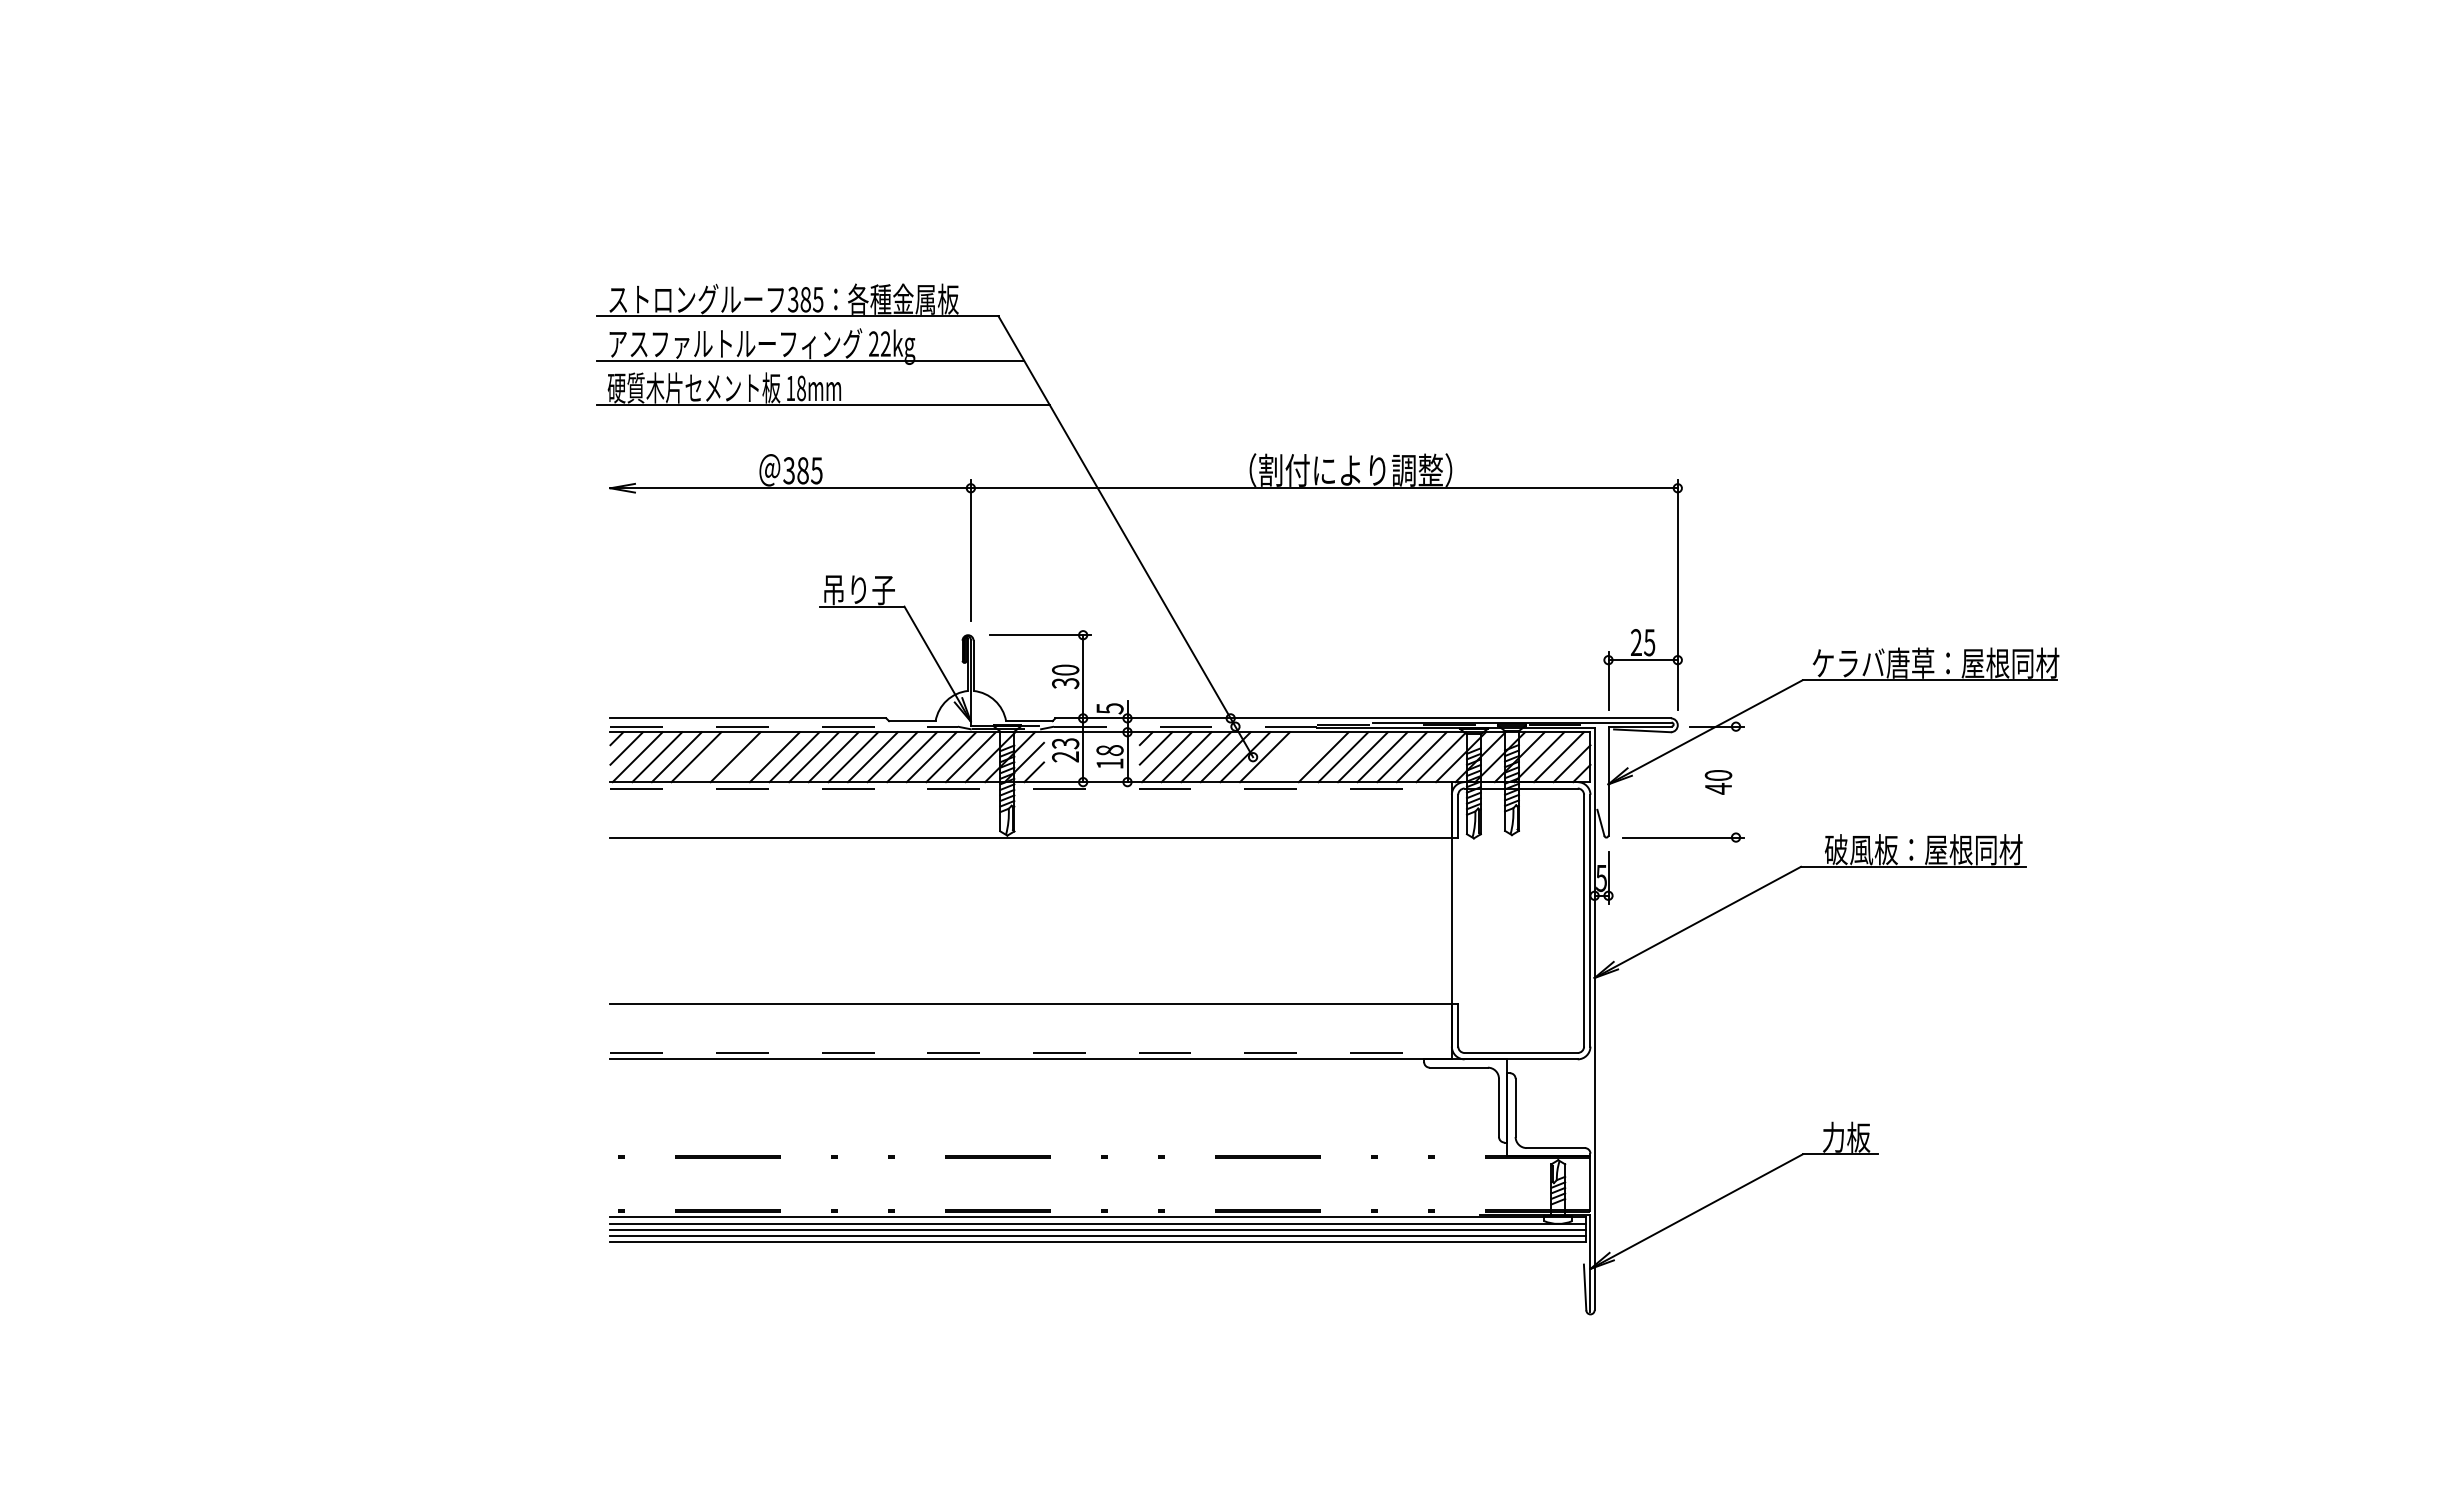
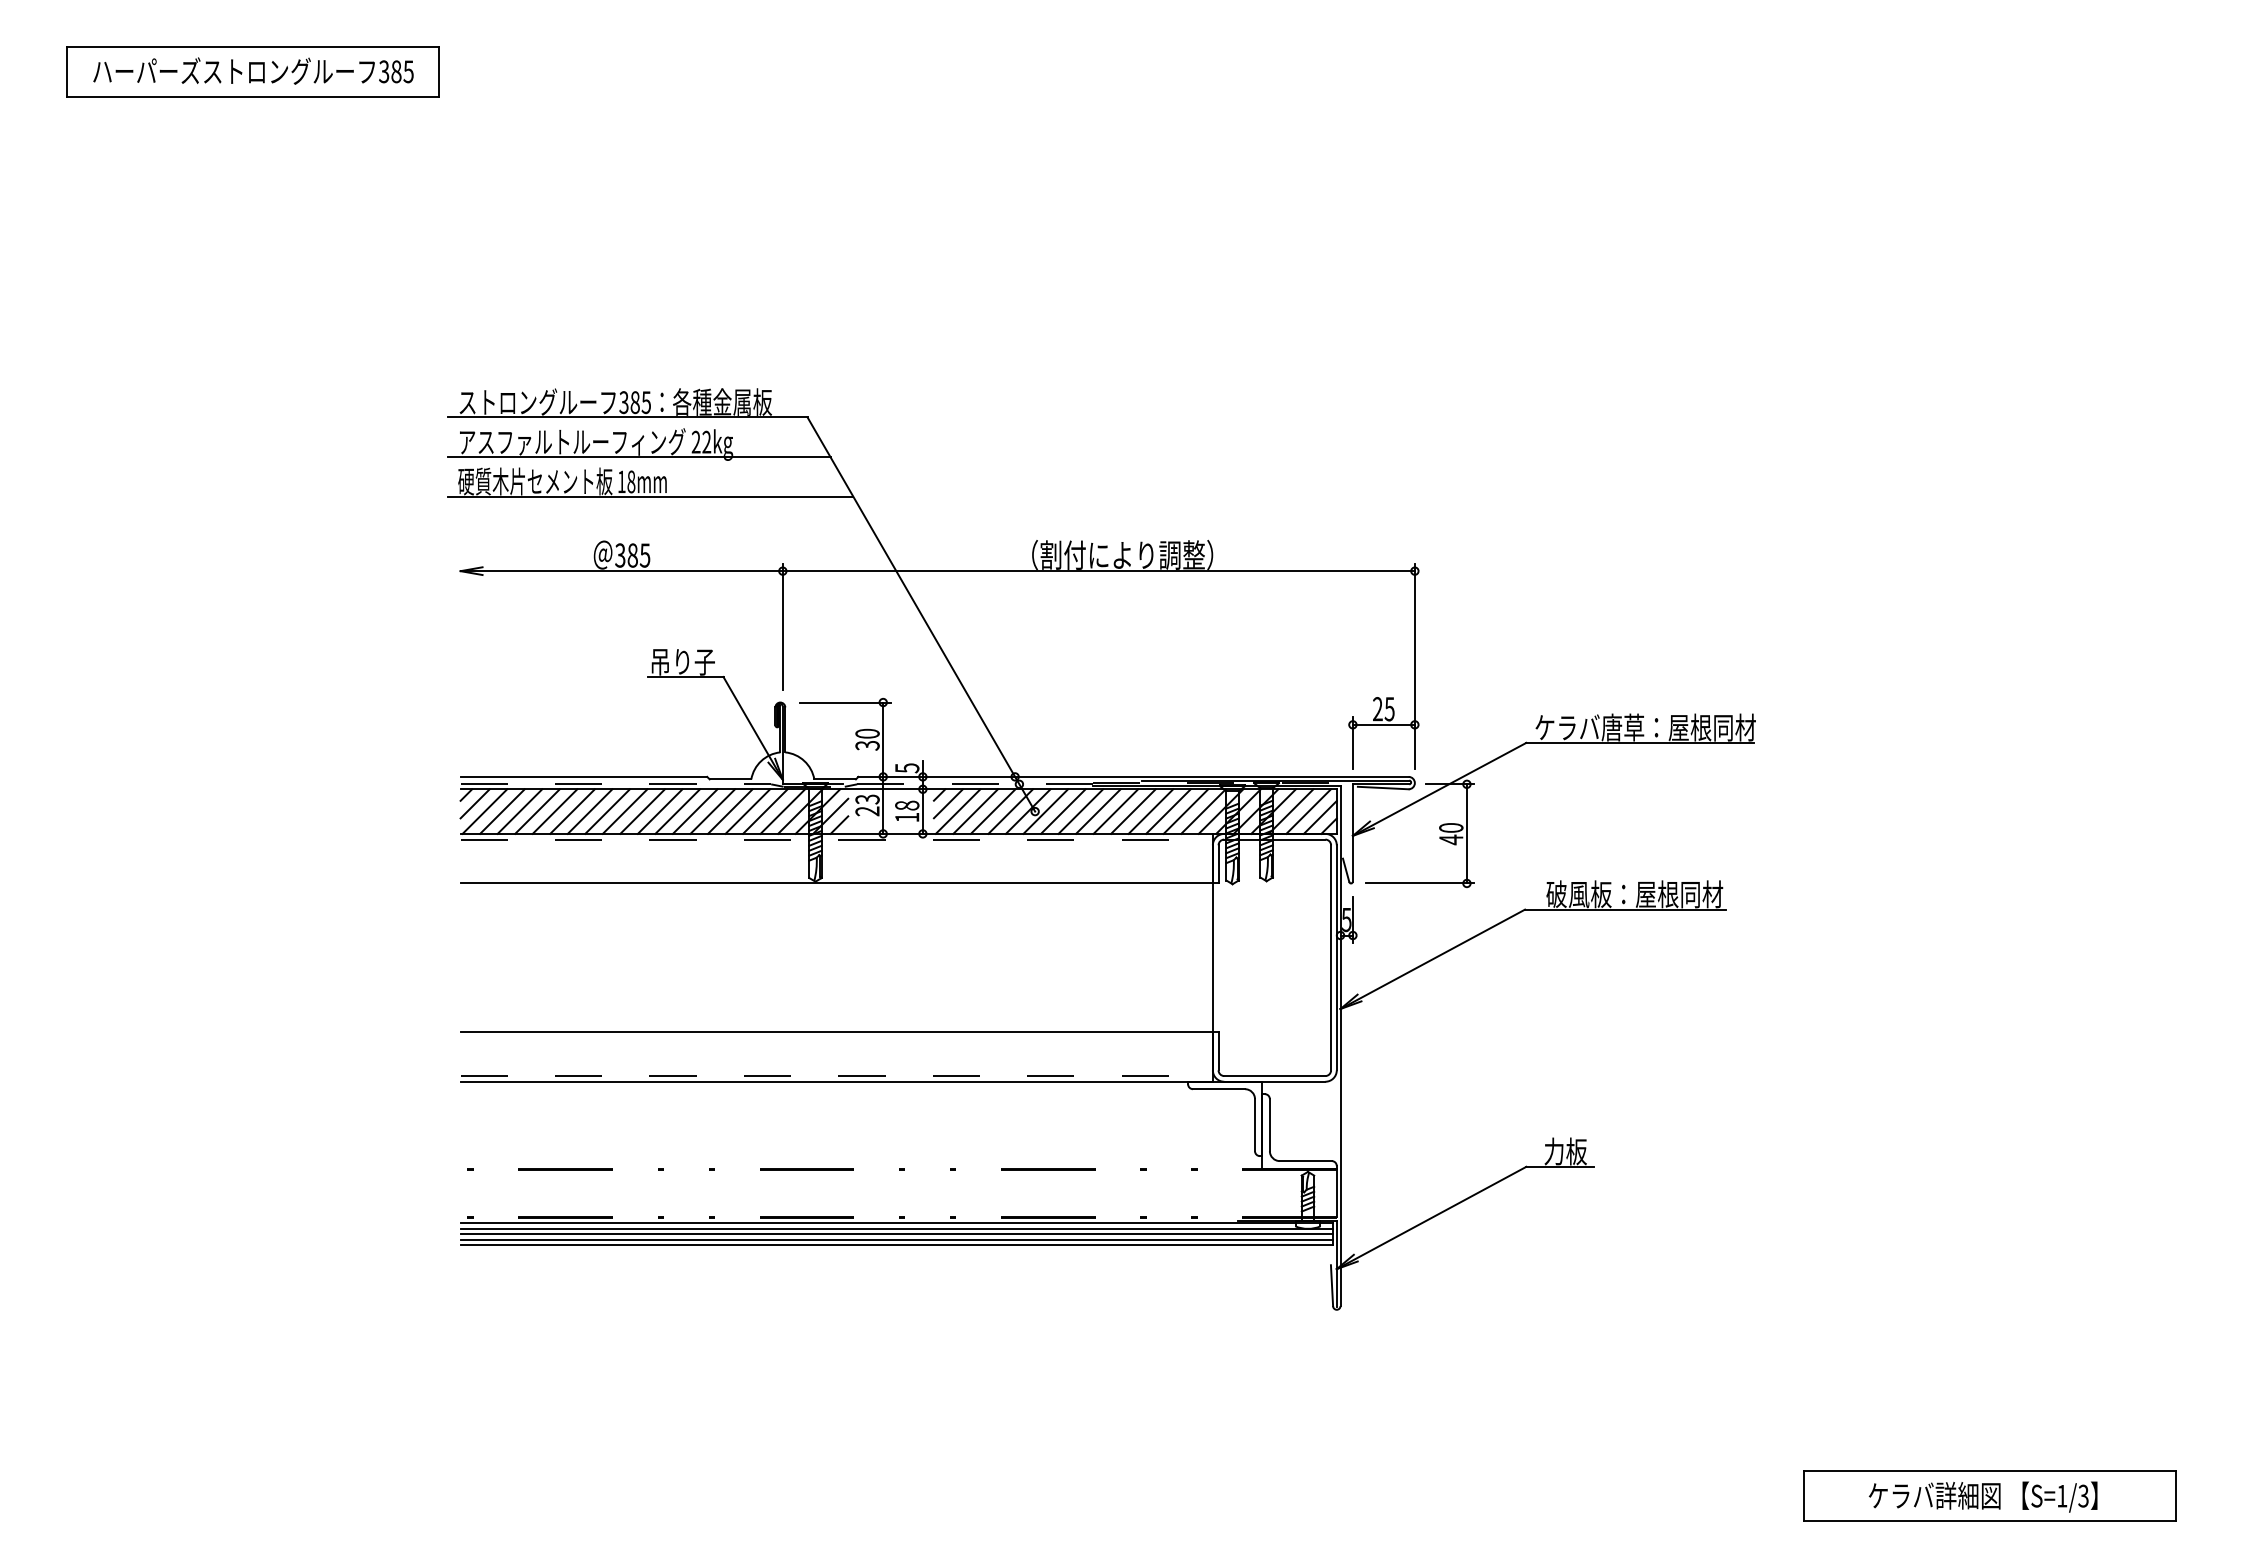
line: (715, 757) -> (554, 811), added
line: (754, 757) -> (589, 811), added
line: (1284, 757) -> (1063, 811), added
line: (1303, 757) -> (1080, 811), added
line: (1735, 781) -> (1466, 833), added

